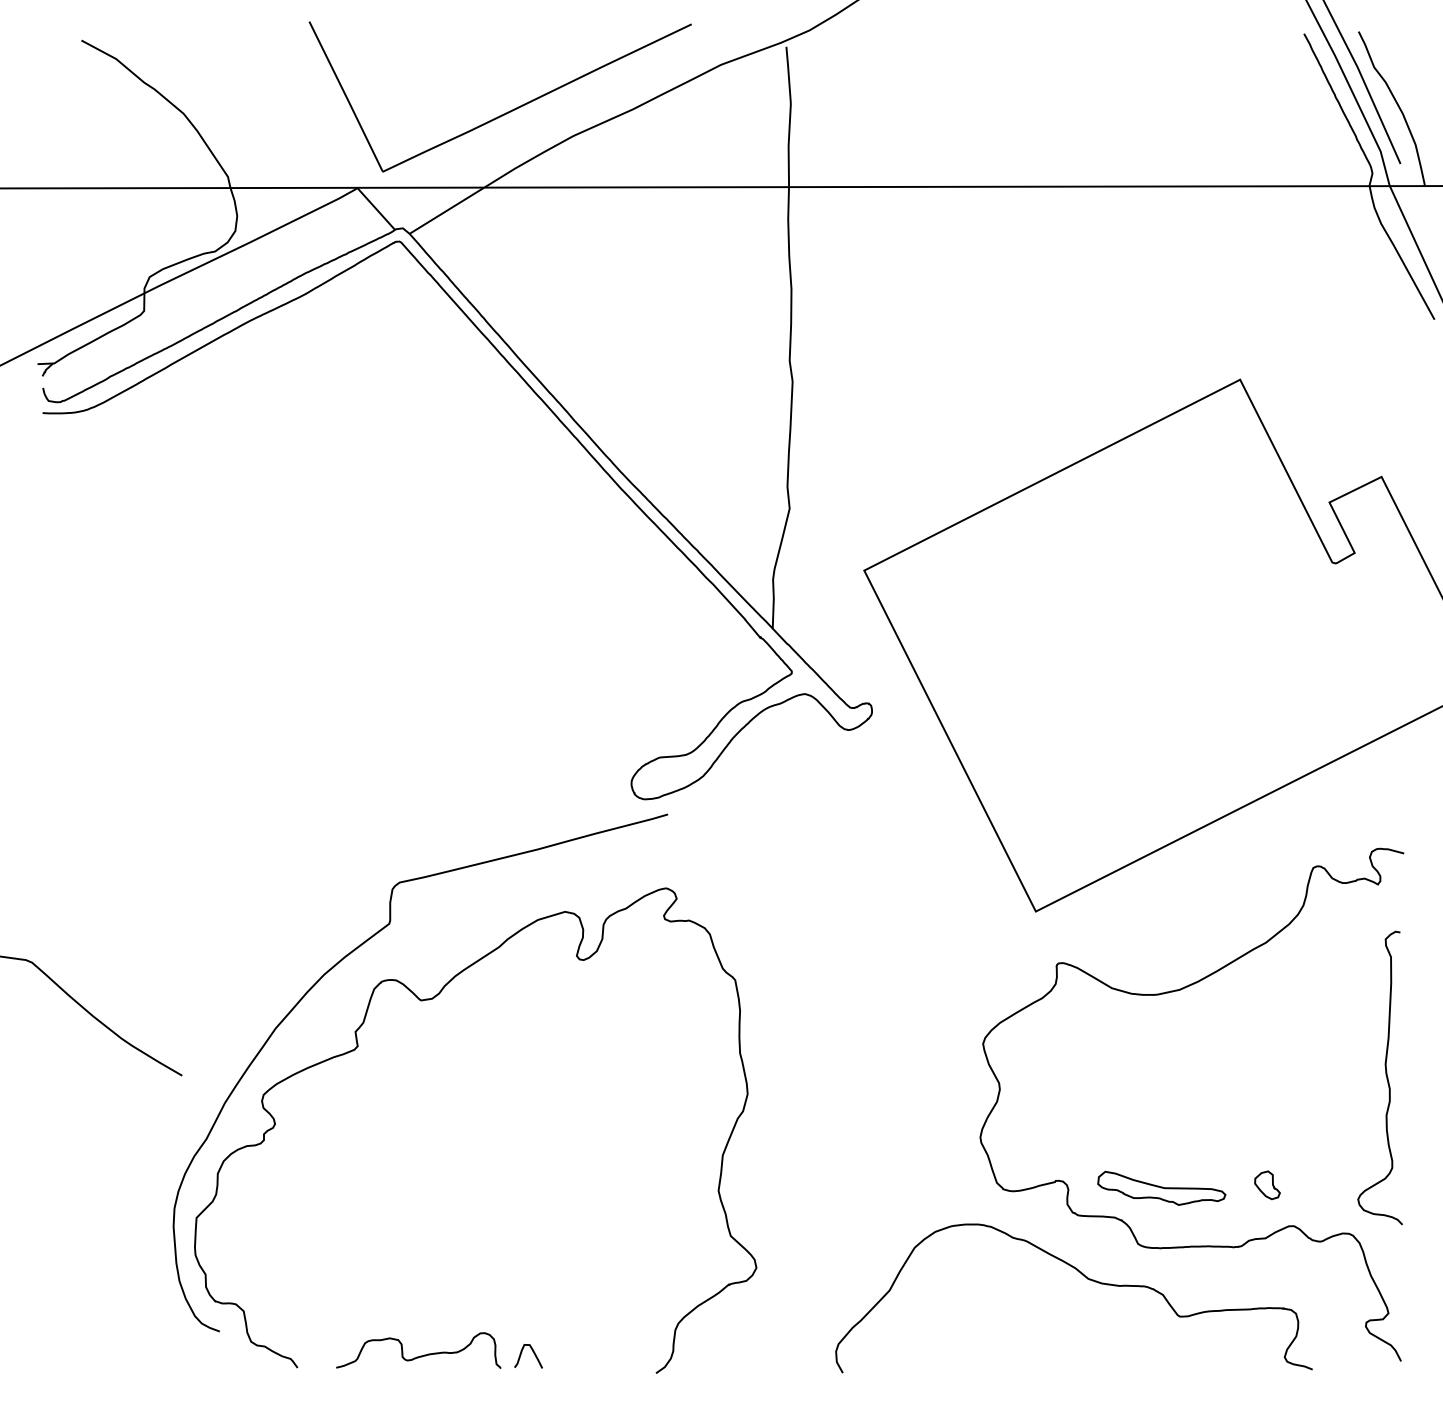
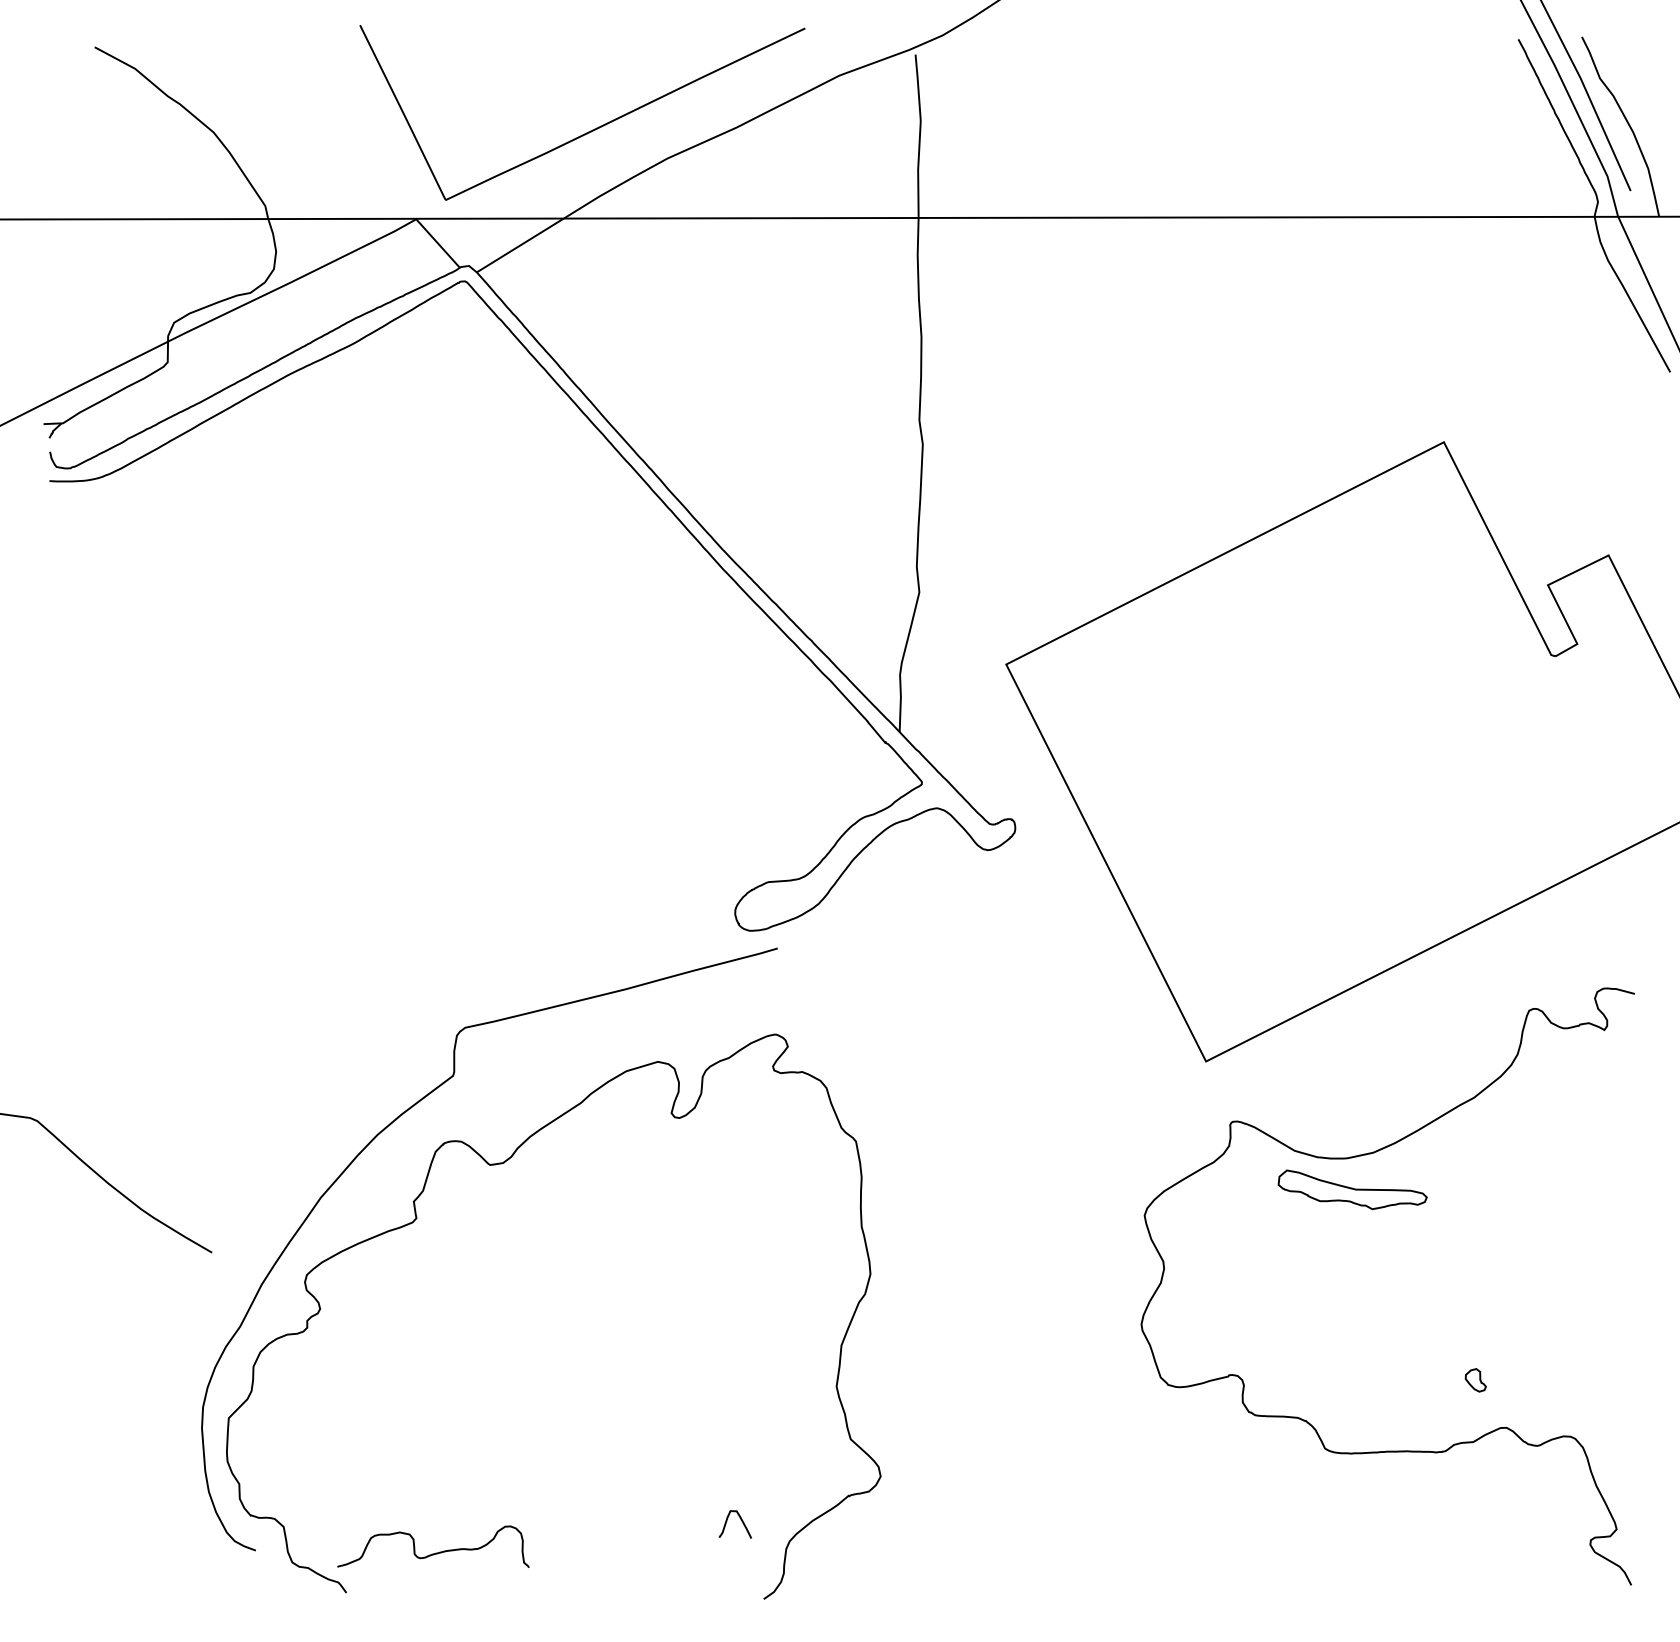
curve: (1385, 1075) -> (1613, 1252), removed
part: (1267, 1185) -> (1475, 1380), size x0.7
part: (1161, 1188) -> (1352, 1189), moved
curve: (1086, 1279) -> (1265, 1489), removed
curve: (521, 1353) -> (727, 1521), moved
curve: (421, 1355) -> (436, 1552), moved

